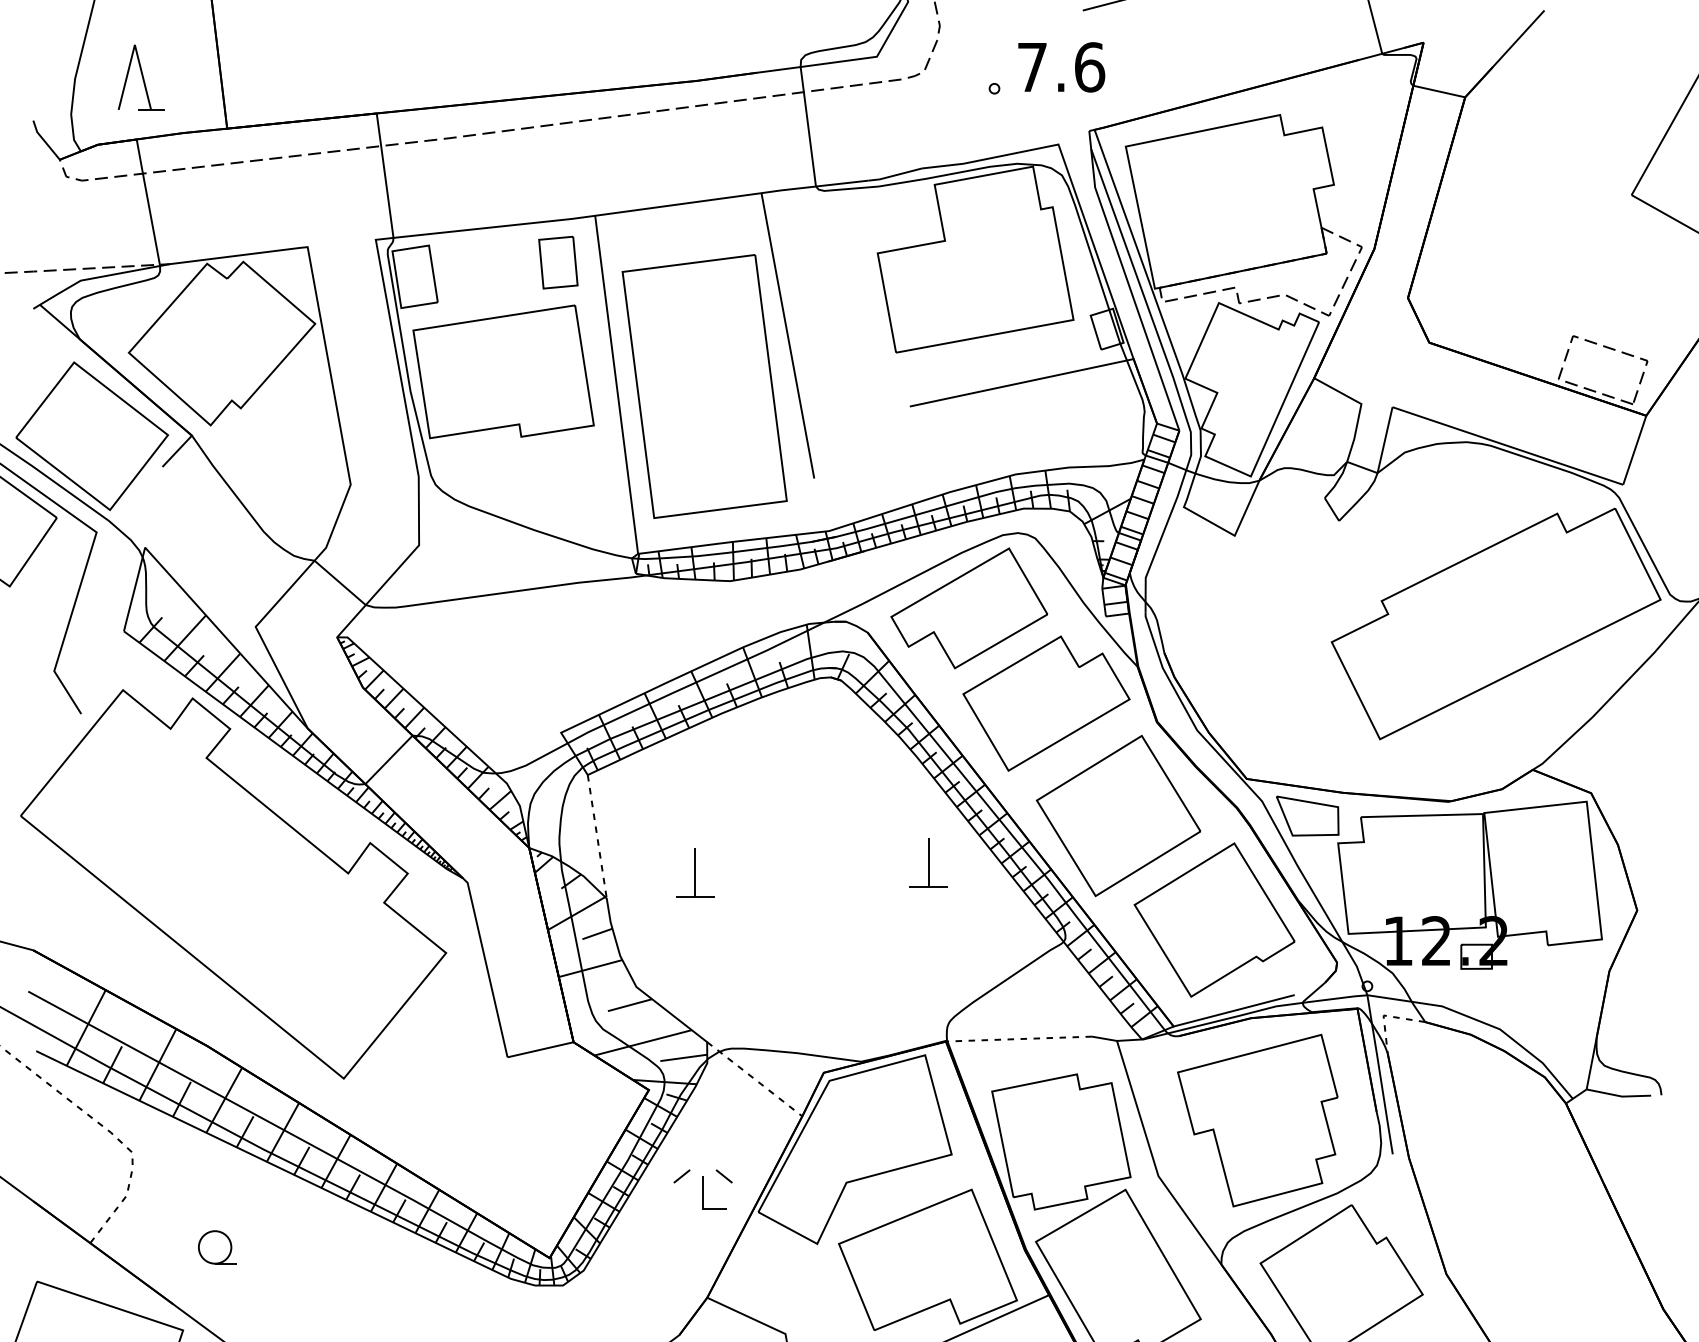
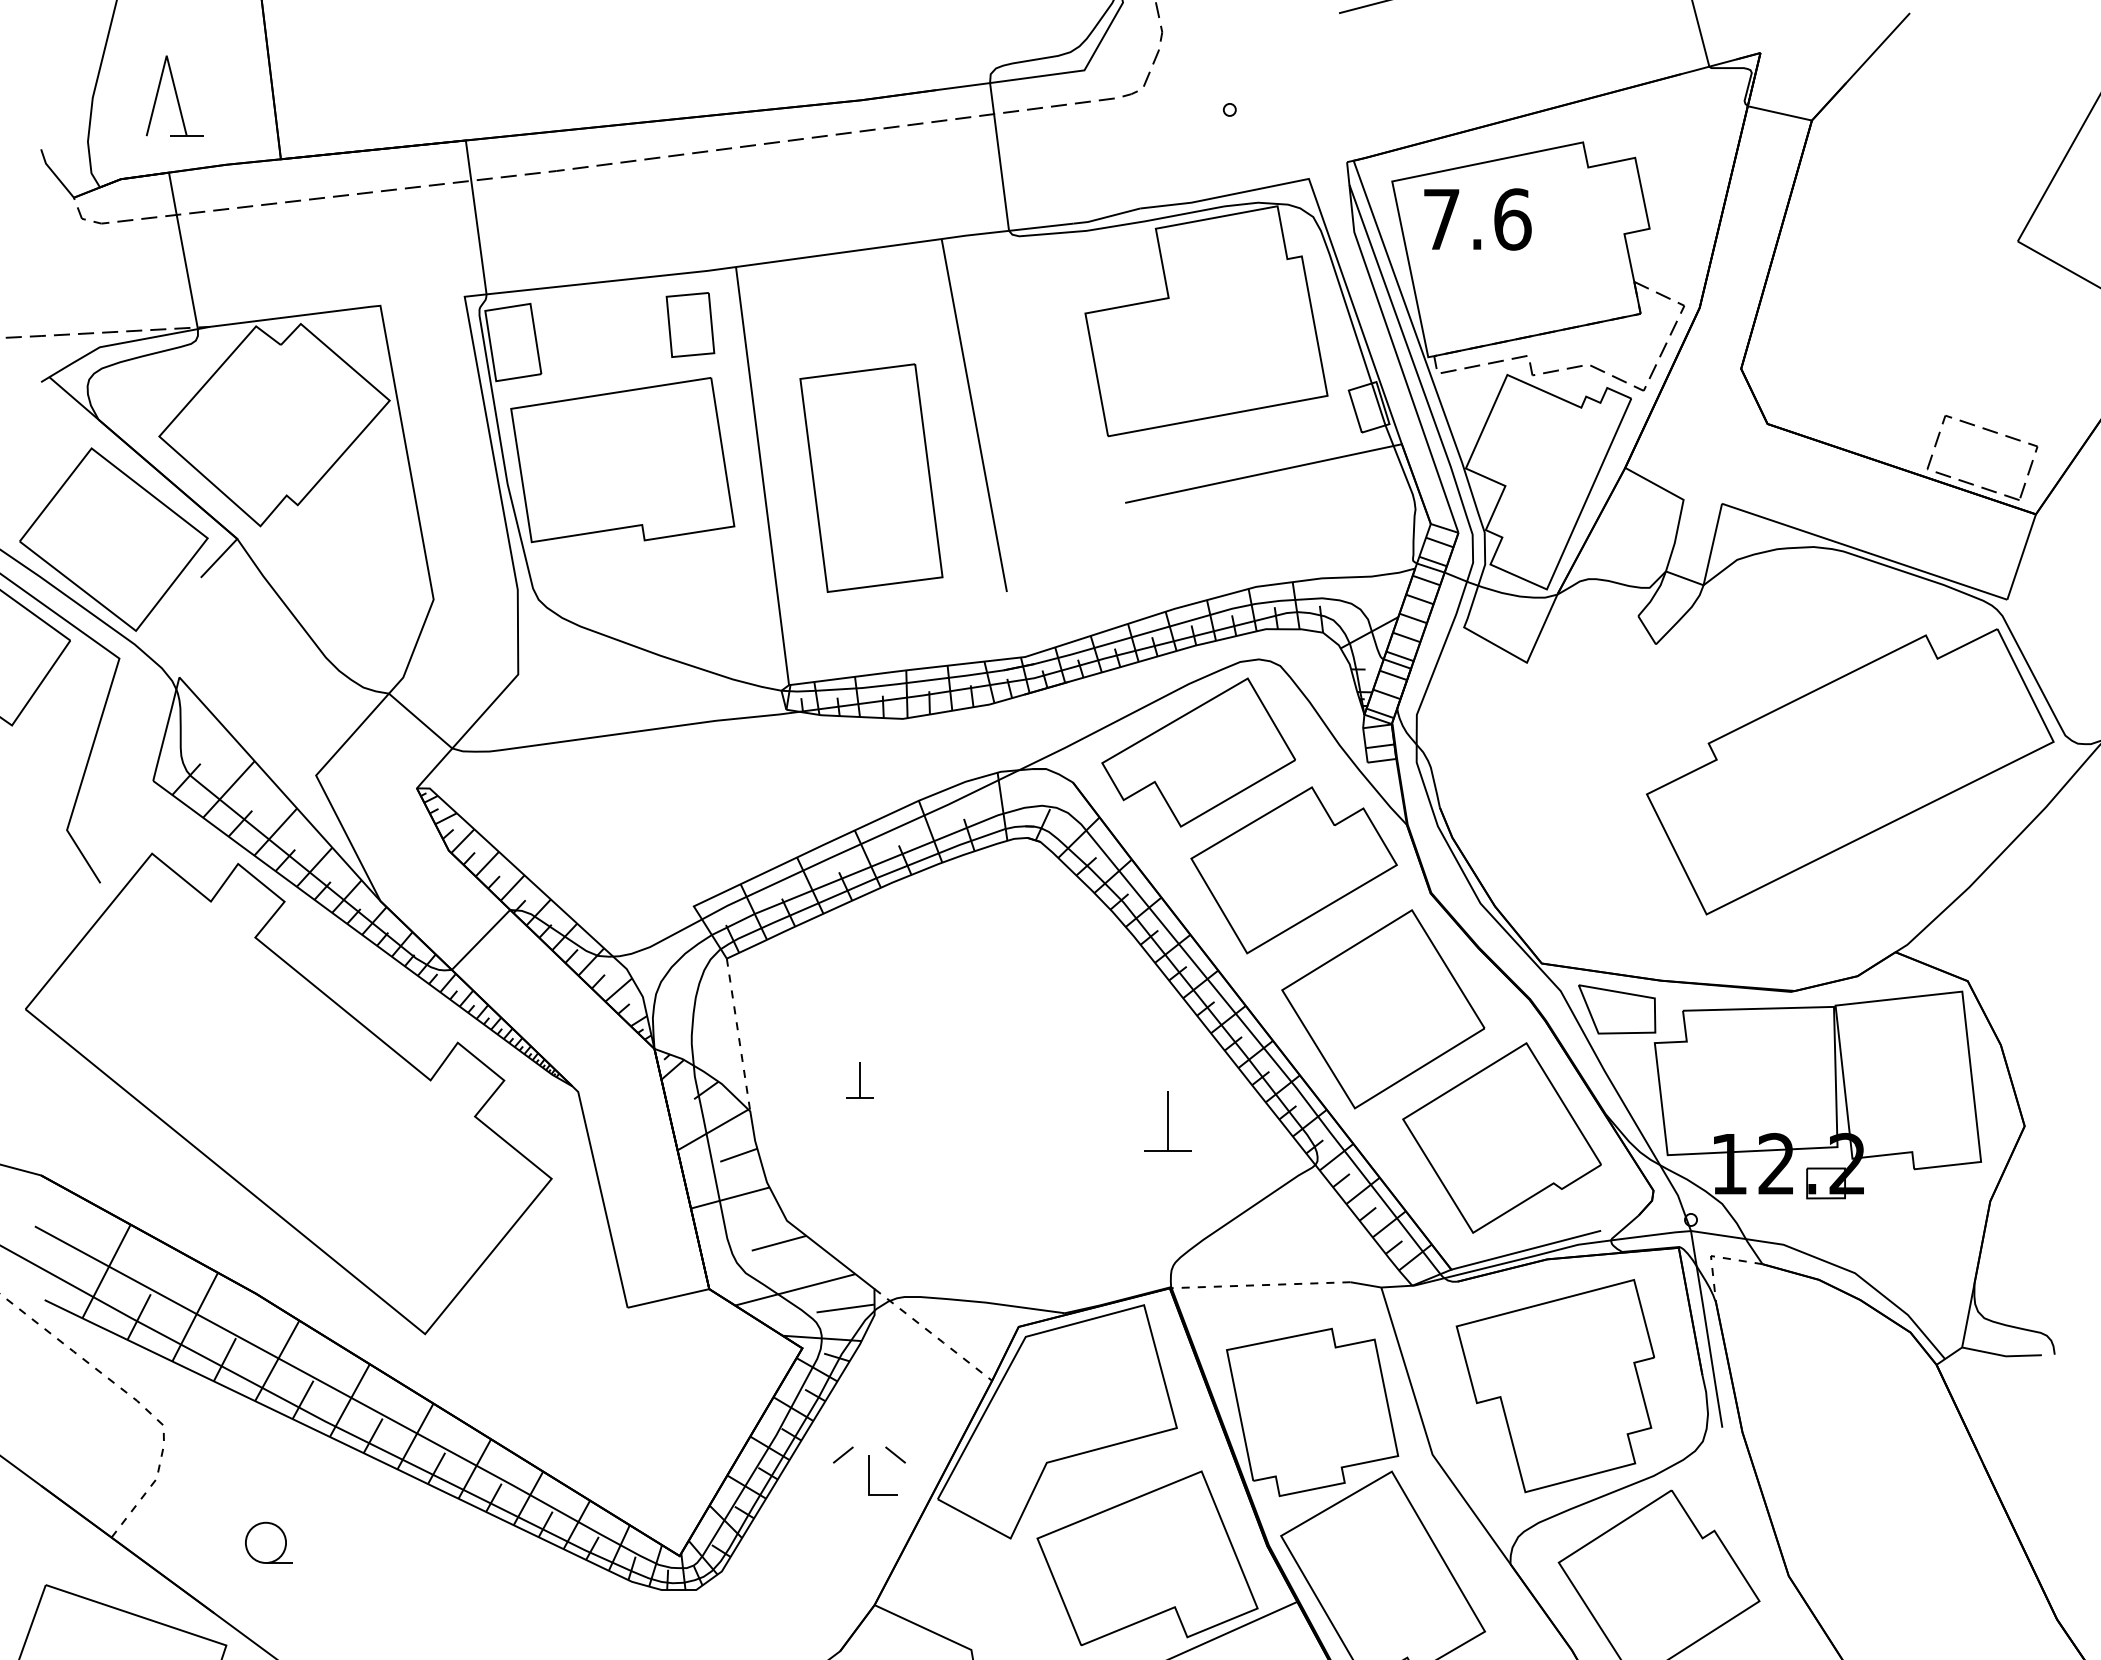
text: (1061, 67) -> (1477, 219), moved
part: (704, 385) -> (871, 477), size x0.7
part: (927, 863) -> (1167, 1121), moved
part: (695, 872) -> (859, 1079), size x0.6

